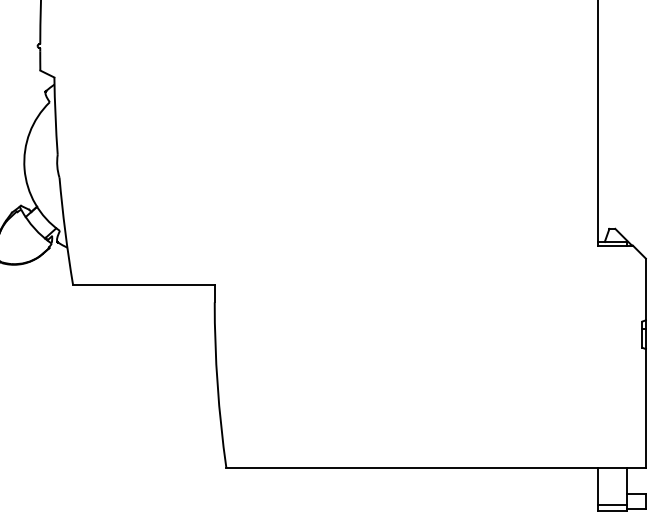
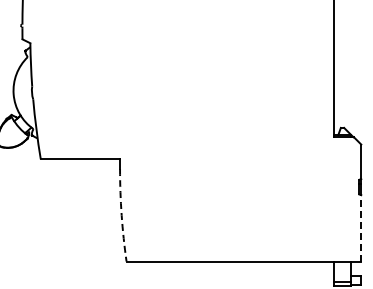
arc: (217, 385) -> (121, 215), solid -> dashed
line: (646, 406) -> (361, 227), solid -> dashed

